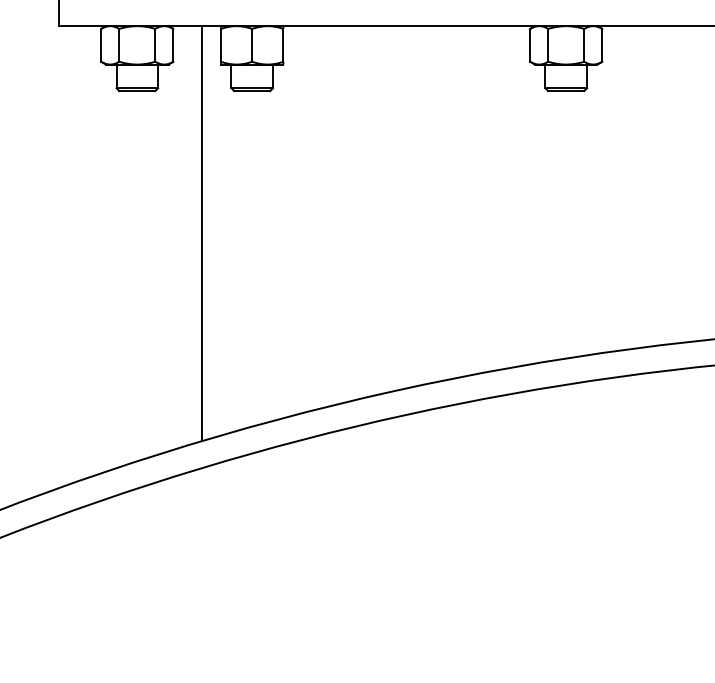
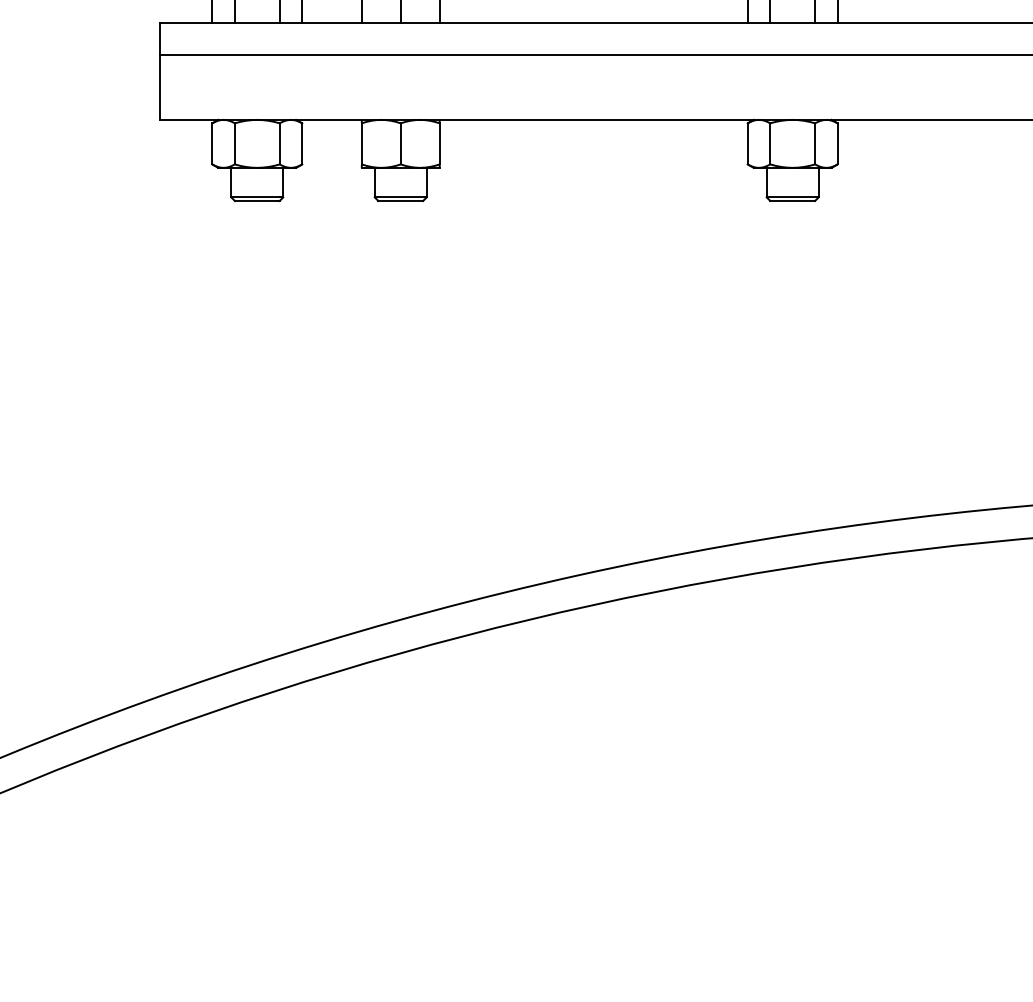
line: (202, 233) -> (338, 378), removed

